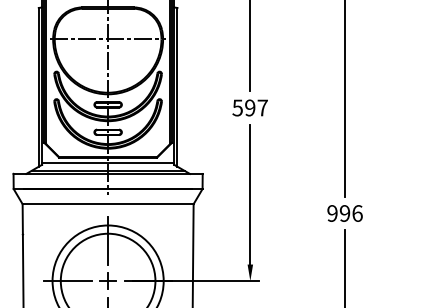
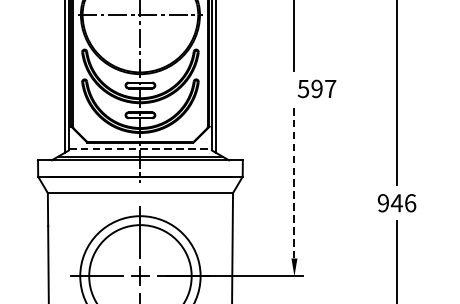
text: (249, 107) -> (316, 88), moved
line: (108, 163) -> (140, 149), solid -> dashed
line: (250, 194) -> (294, 182), solid -> dashed
text: (344, 213) -> (396, 203), 996 -> 946

